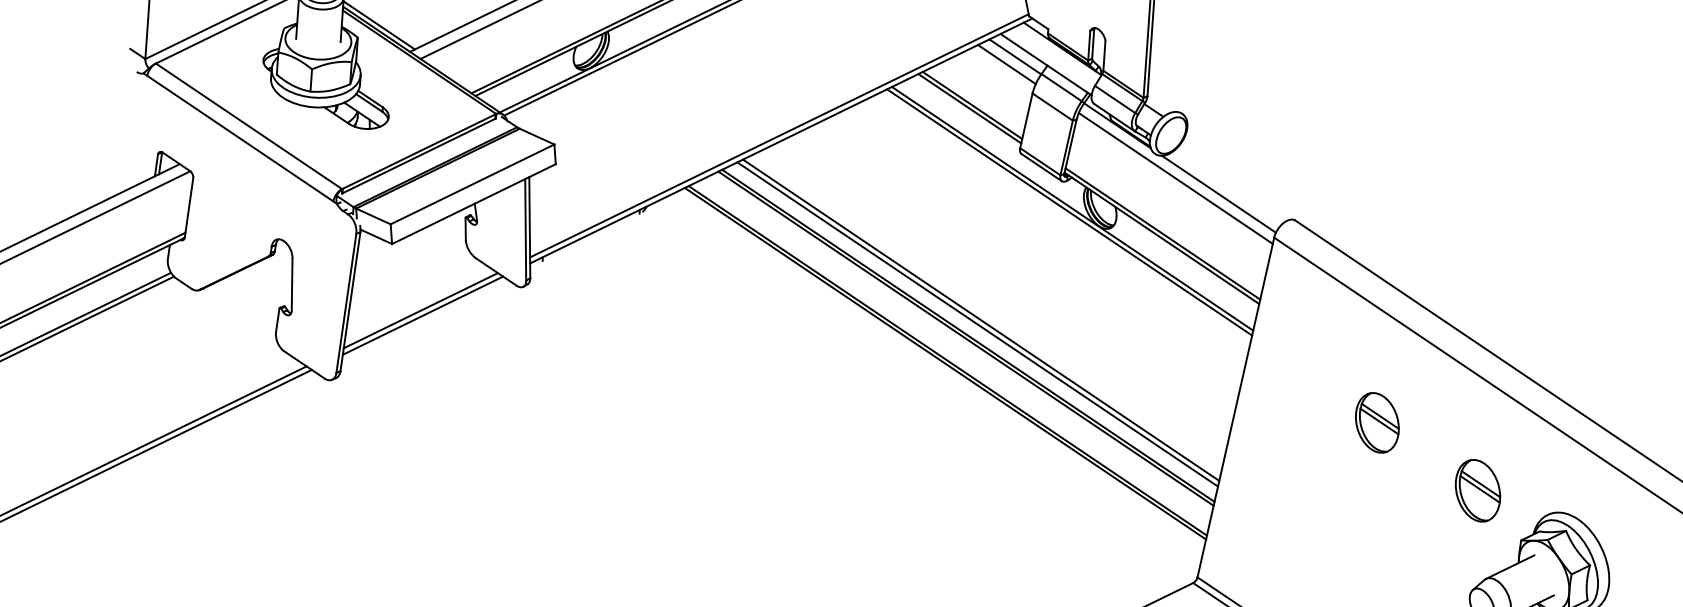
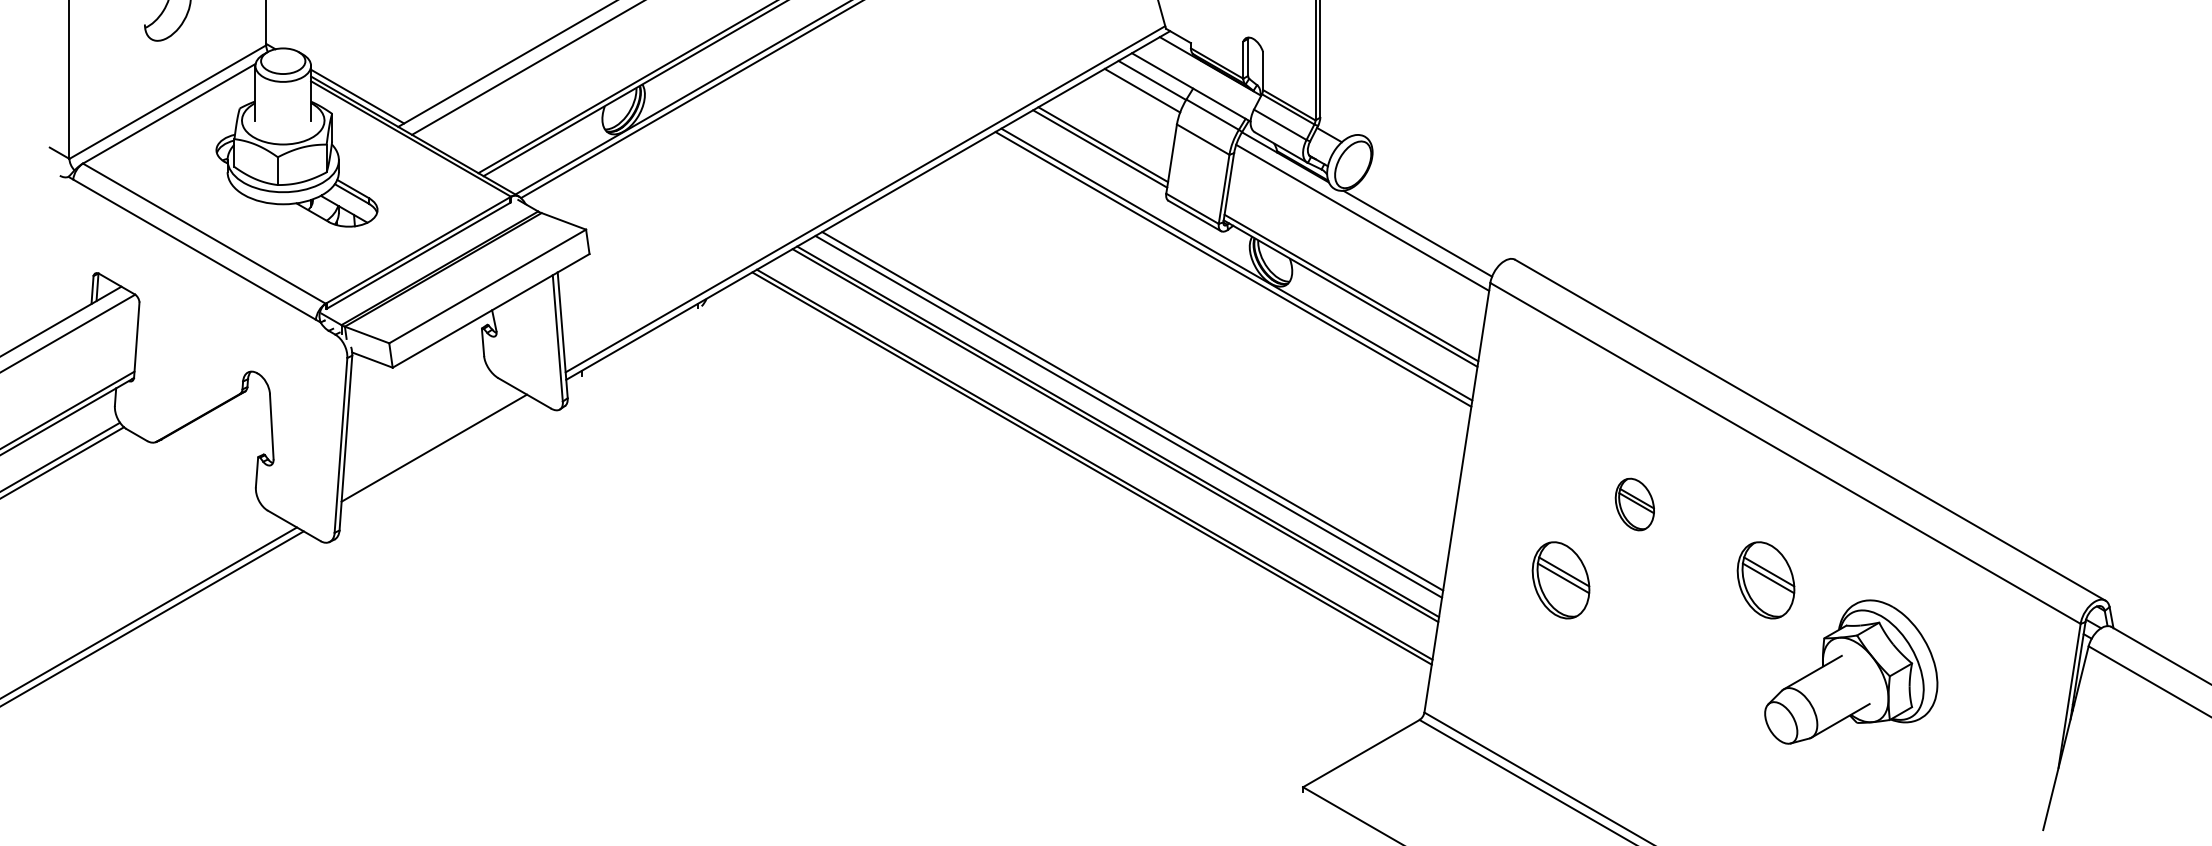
line: (423, 315) -> (437, 453), removed
part: (1377, 422) -> (1634, 504), size x0.7
part: (1313, 479) -> (1560, 580), added

